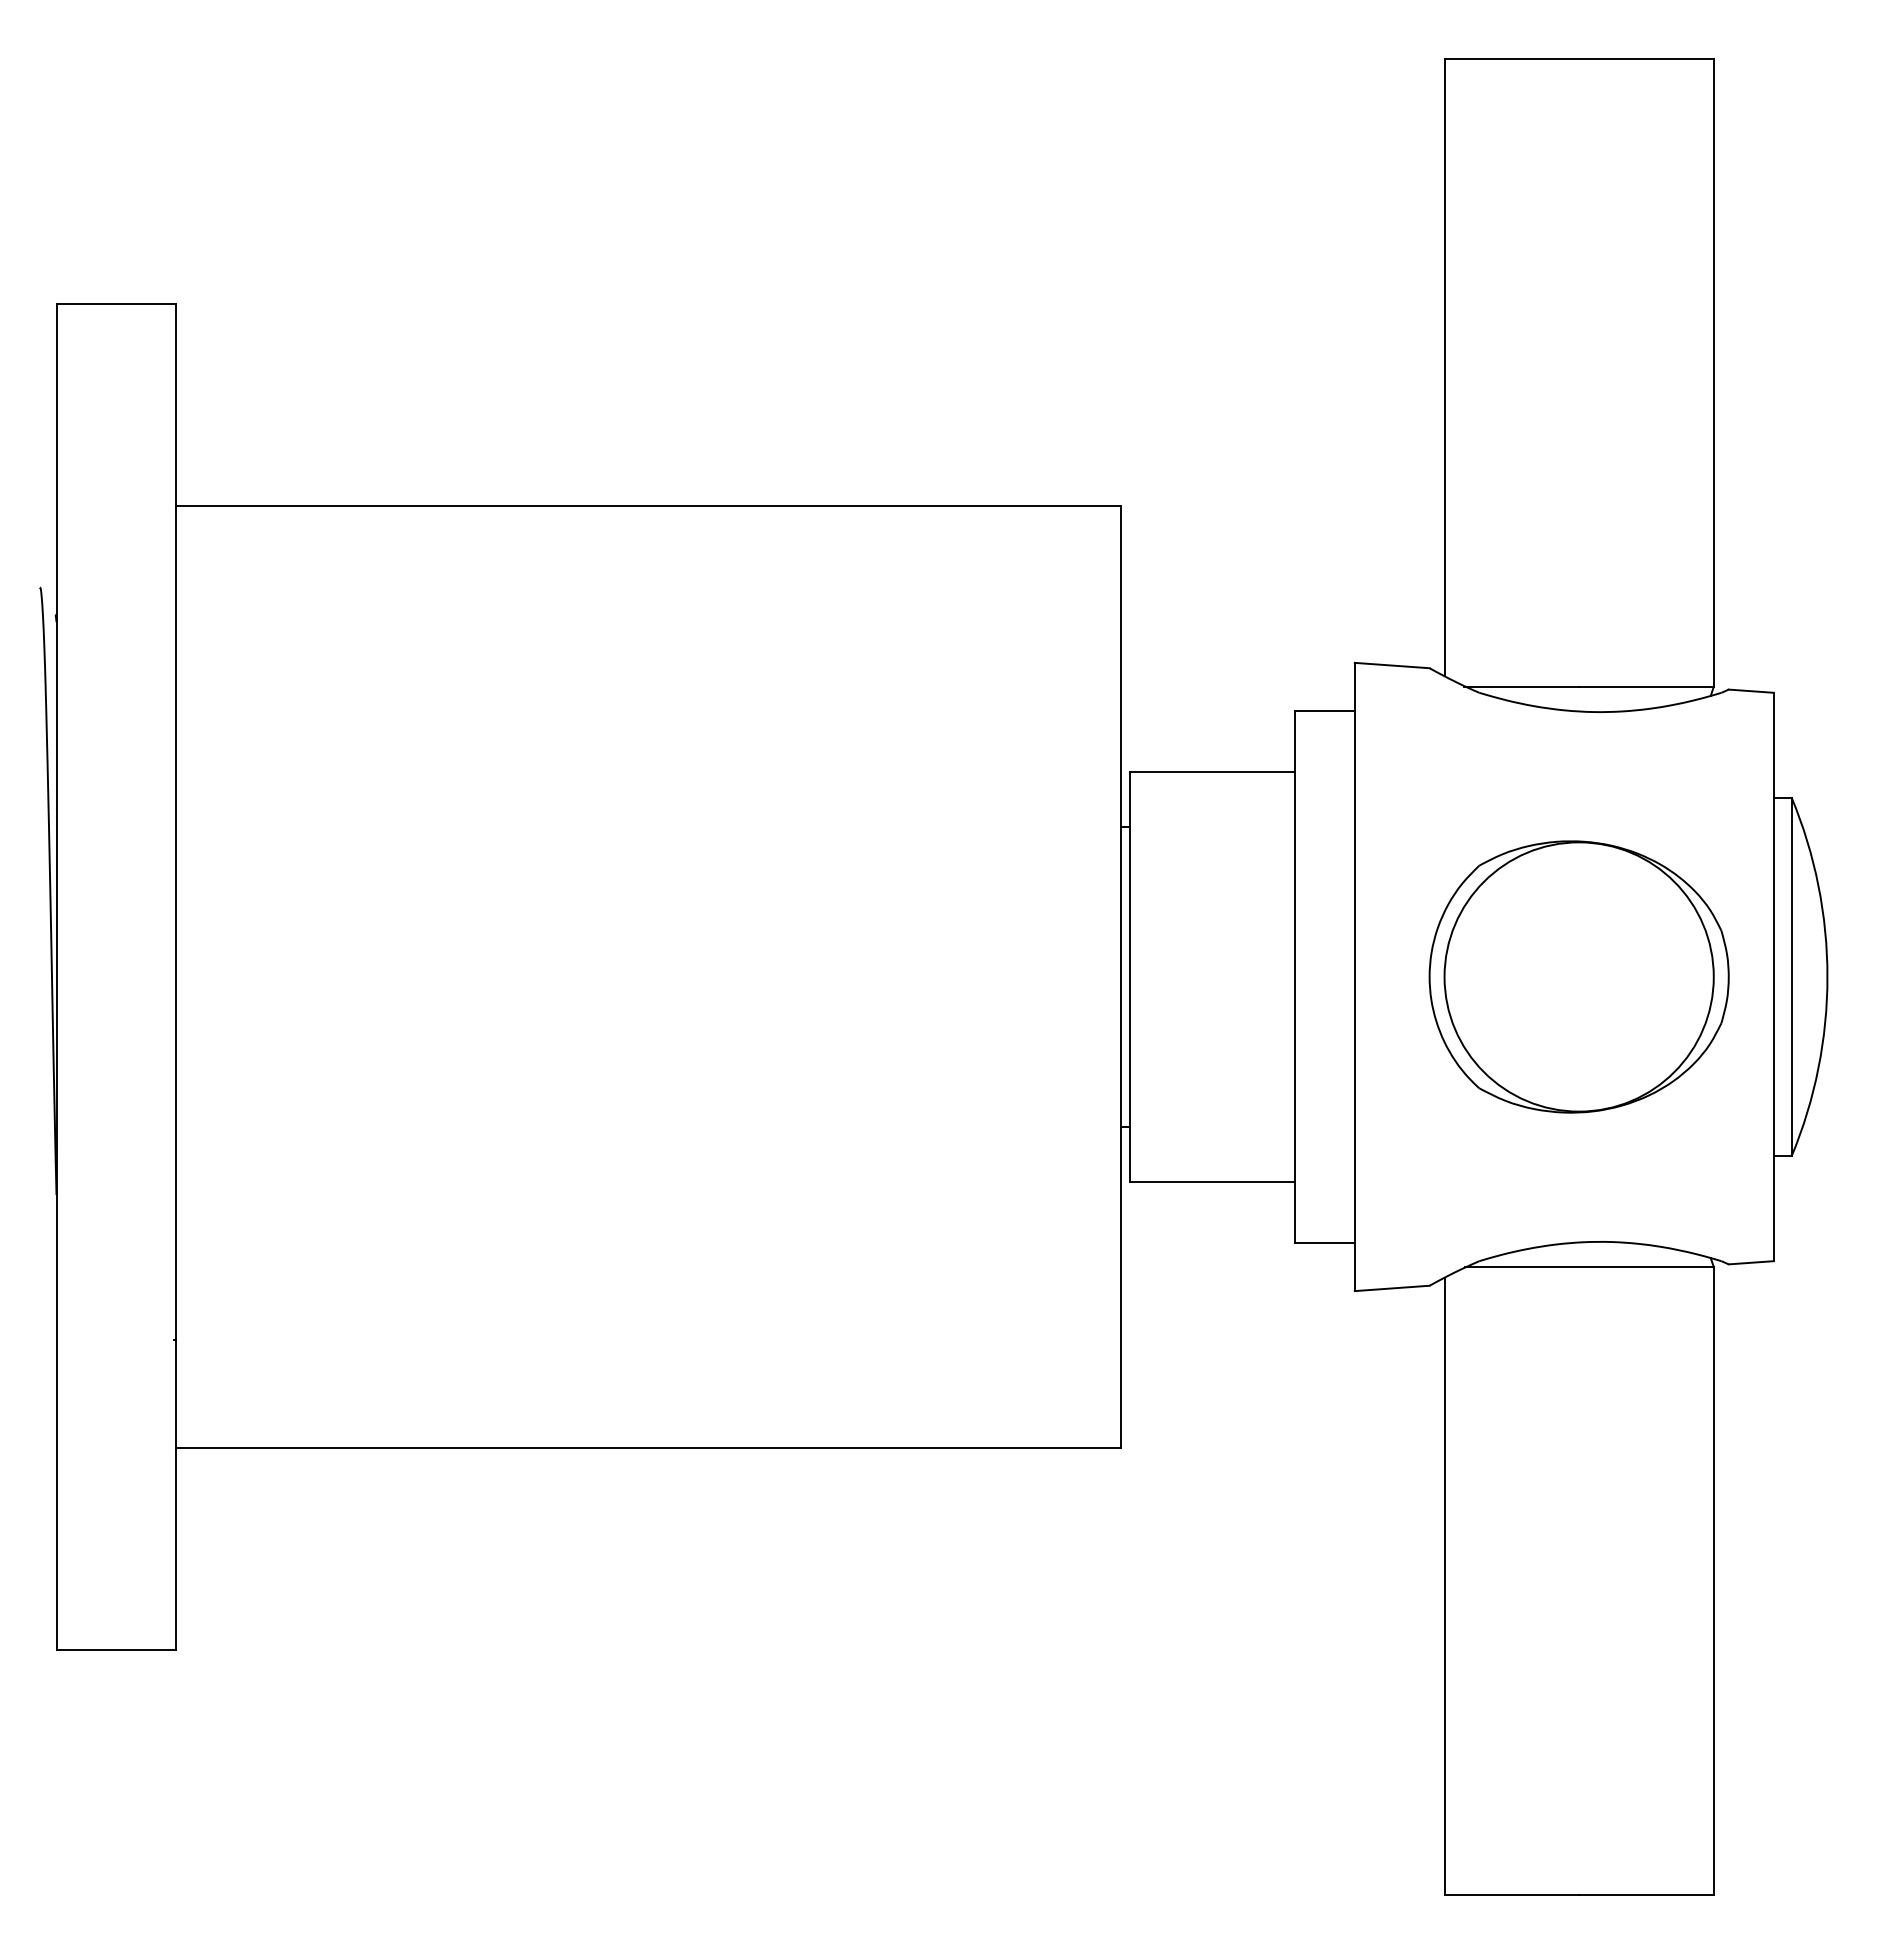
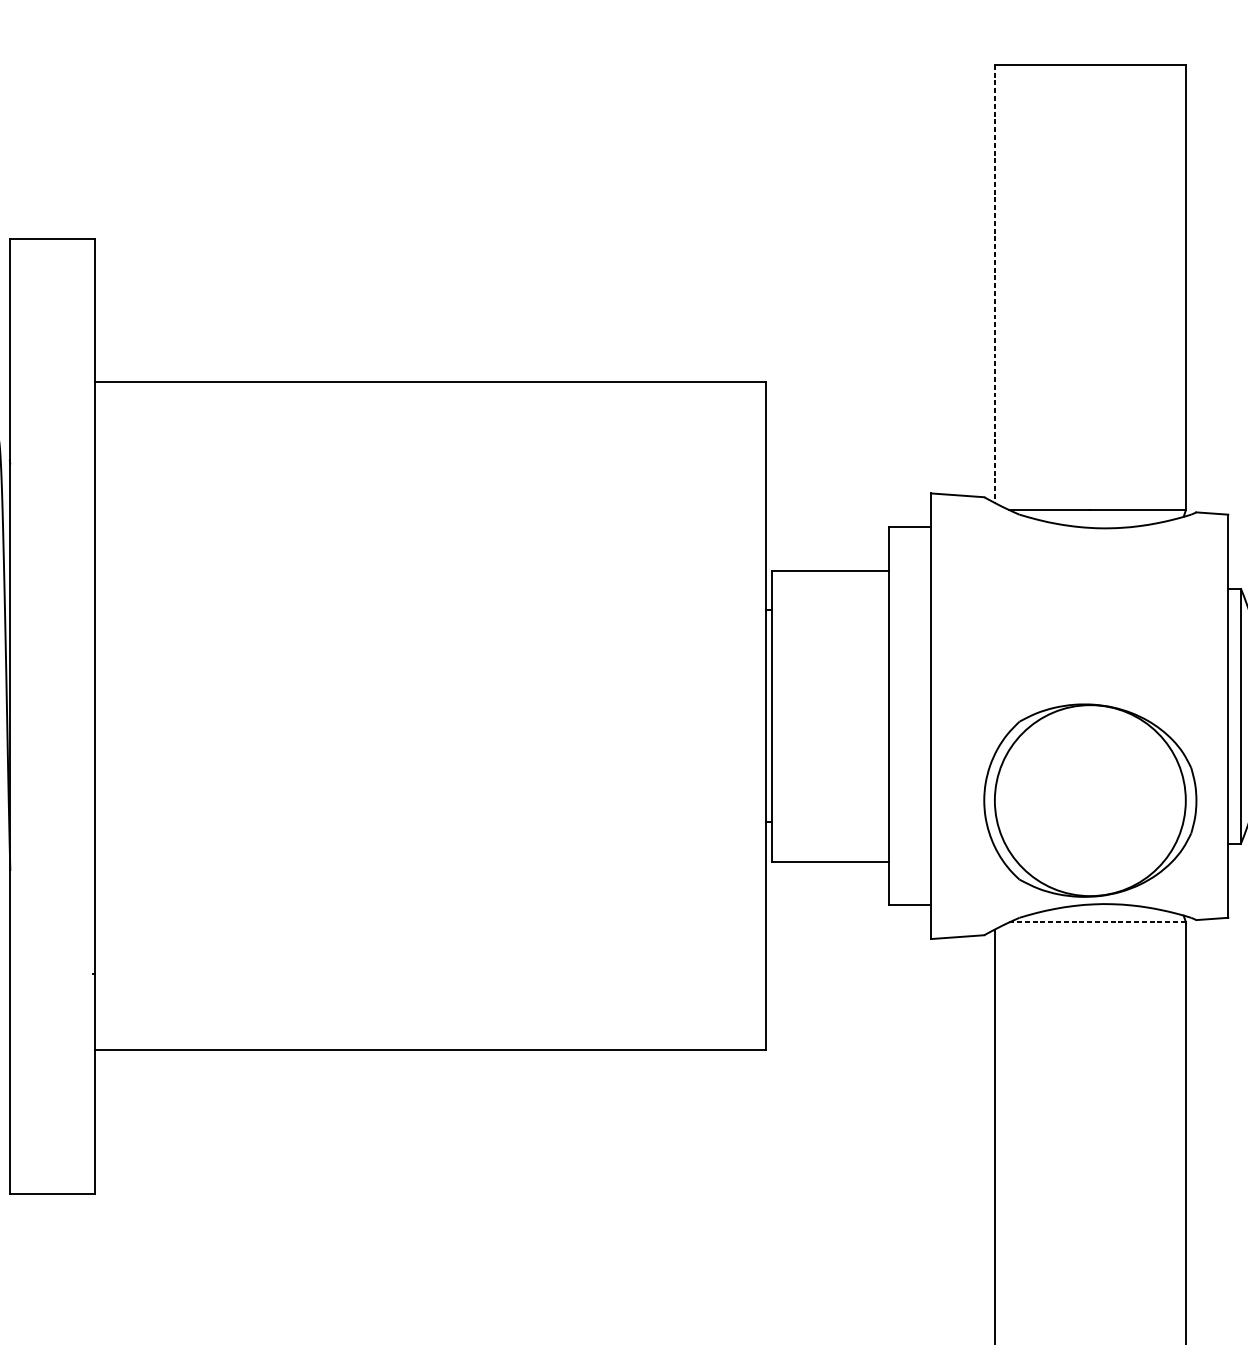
line: (1444, 367) -> (994, 283), solid -> dashed
part: (1578, 976) -> (1089, 800), moved
line: (1588, 1267) -> (1096, 922), solid -> dashed

